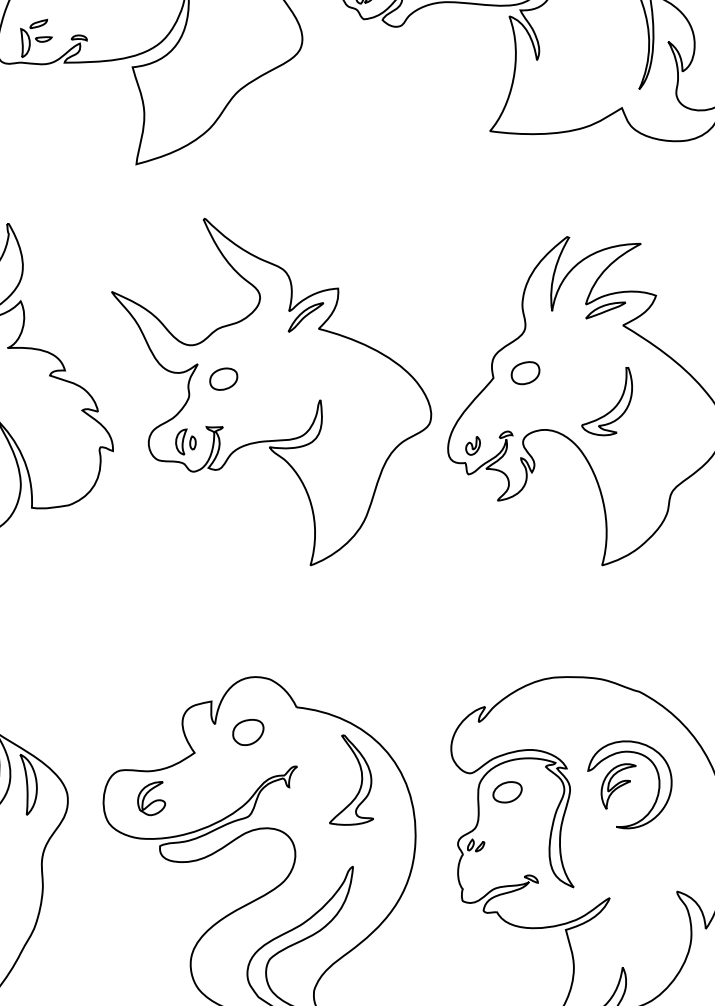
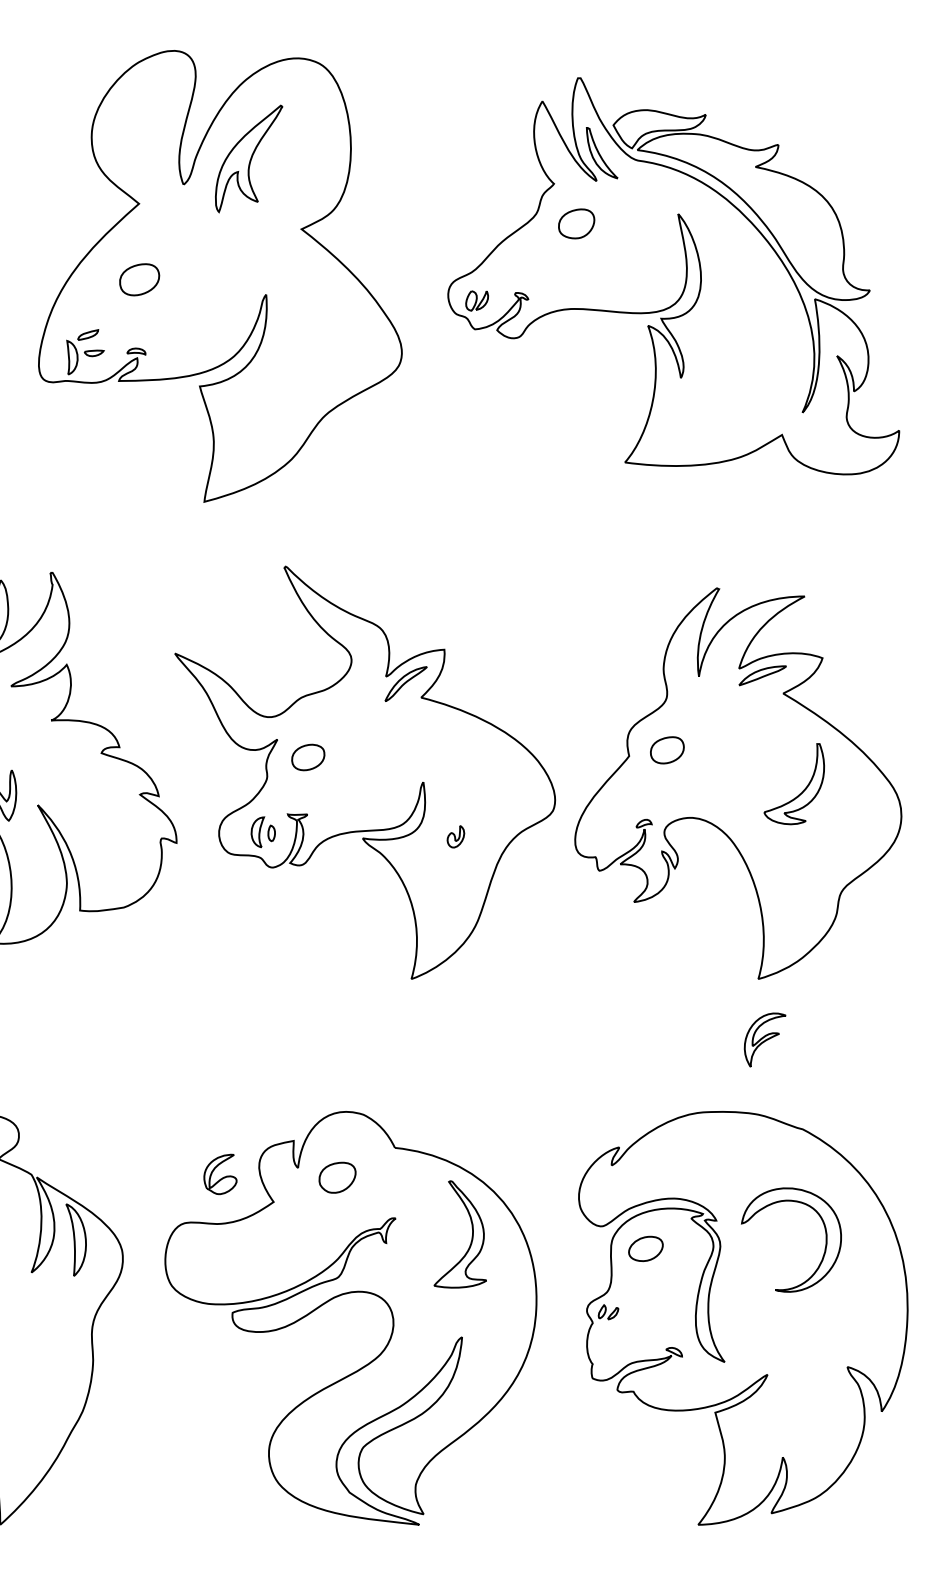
part: (611, 409) -> (799, 793), moved
part: (472, 445) -> (455, 836), moved
part: (618, 786) -> (764, 1039), moved
part: (151, 798) -> (220, 1174), moved

